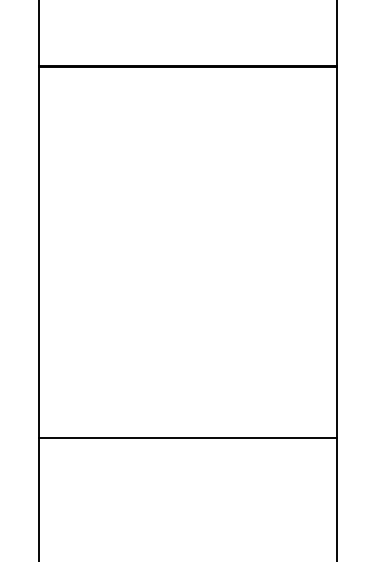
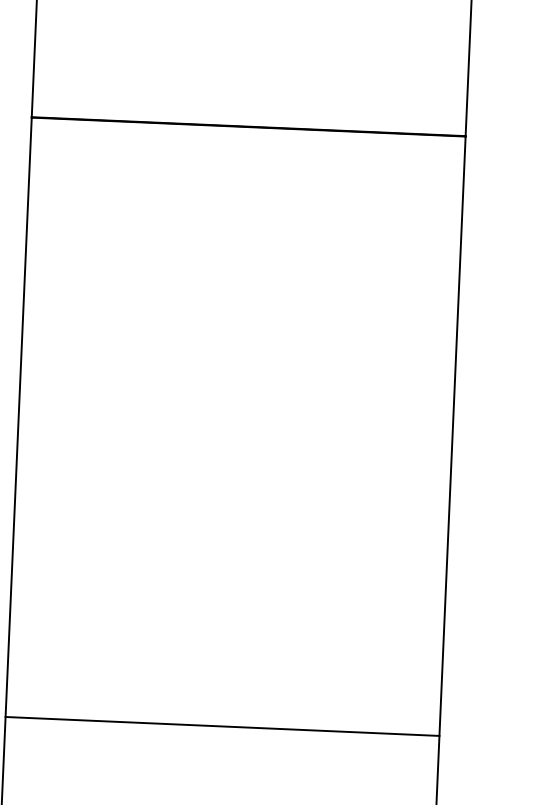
line: (187, 437) -> (221, 726), moved

